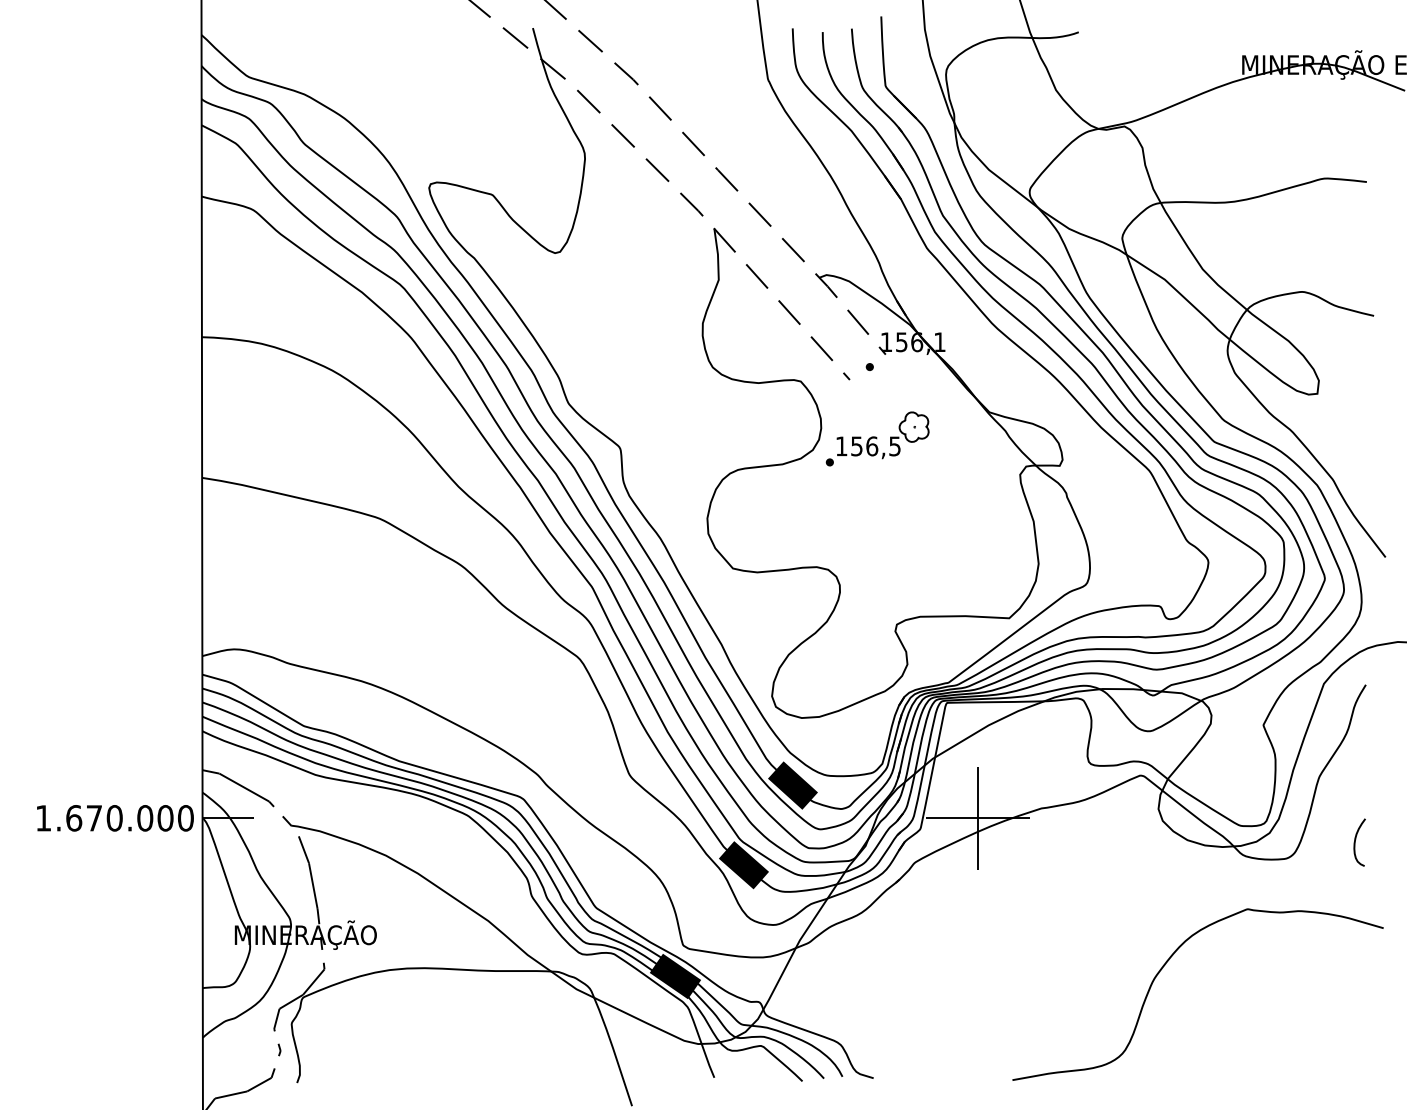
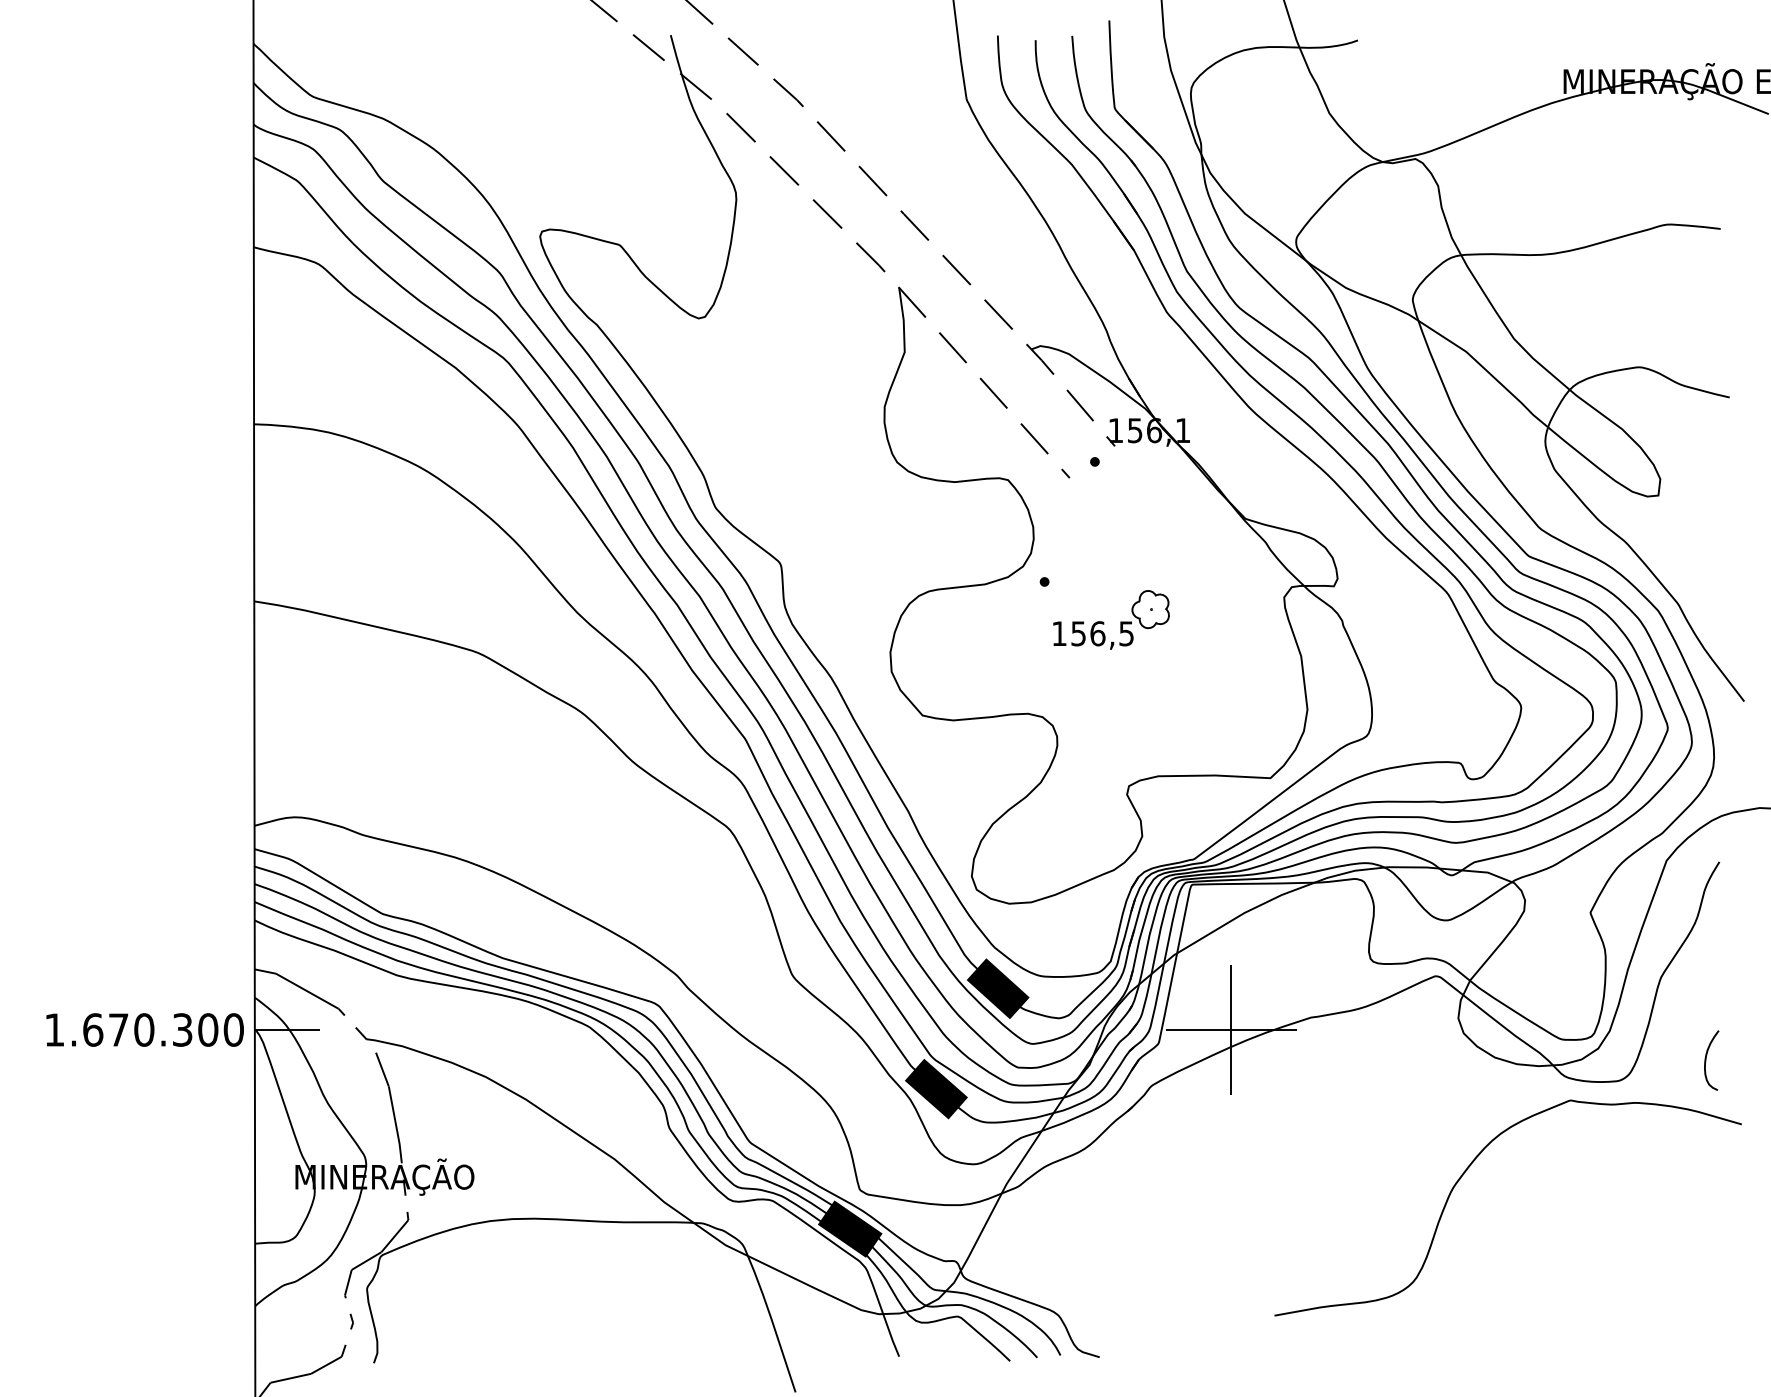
part: (877, 437) -> (1104, 622), moved
text: (145, 817) -> (182, 1029), 1.670.000 -> 1.670.300
curve: (1163, 968) -> (1464, 1174), moved

